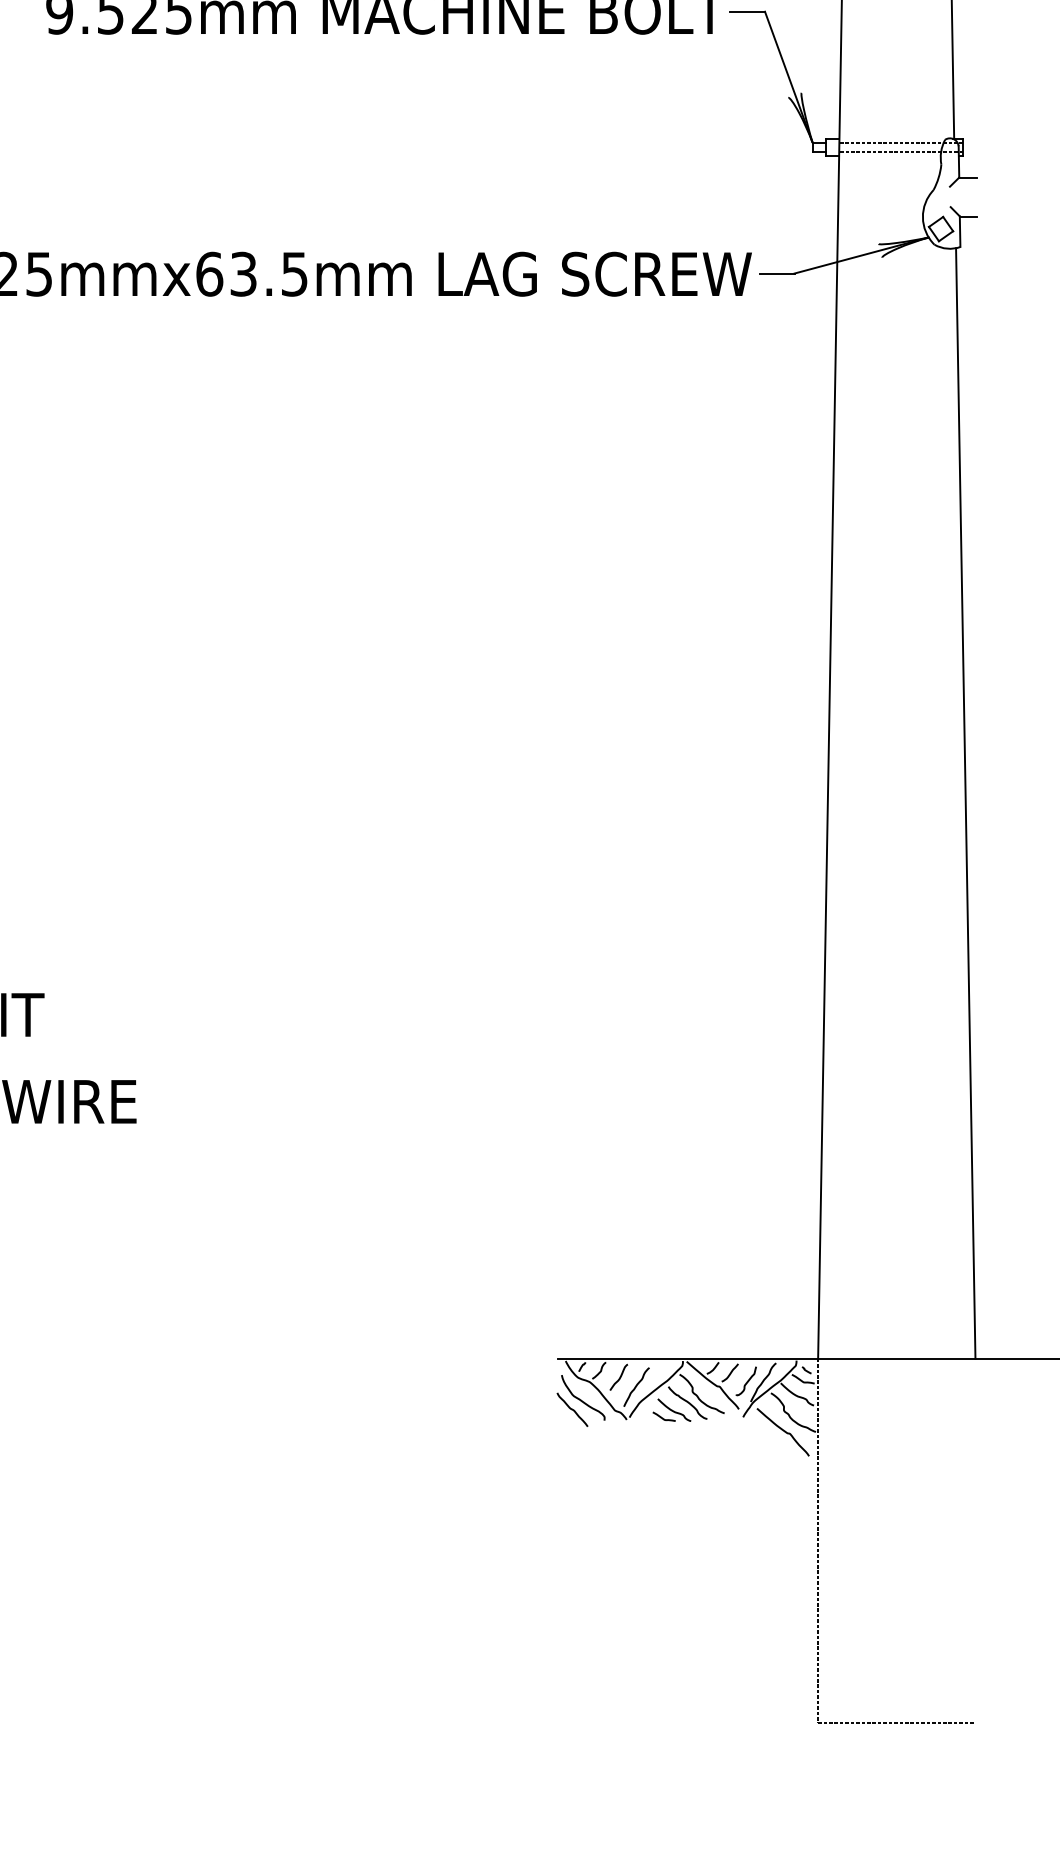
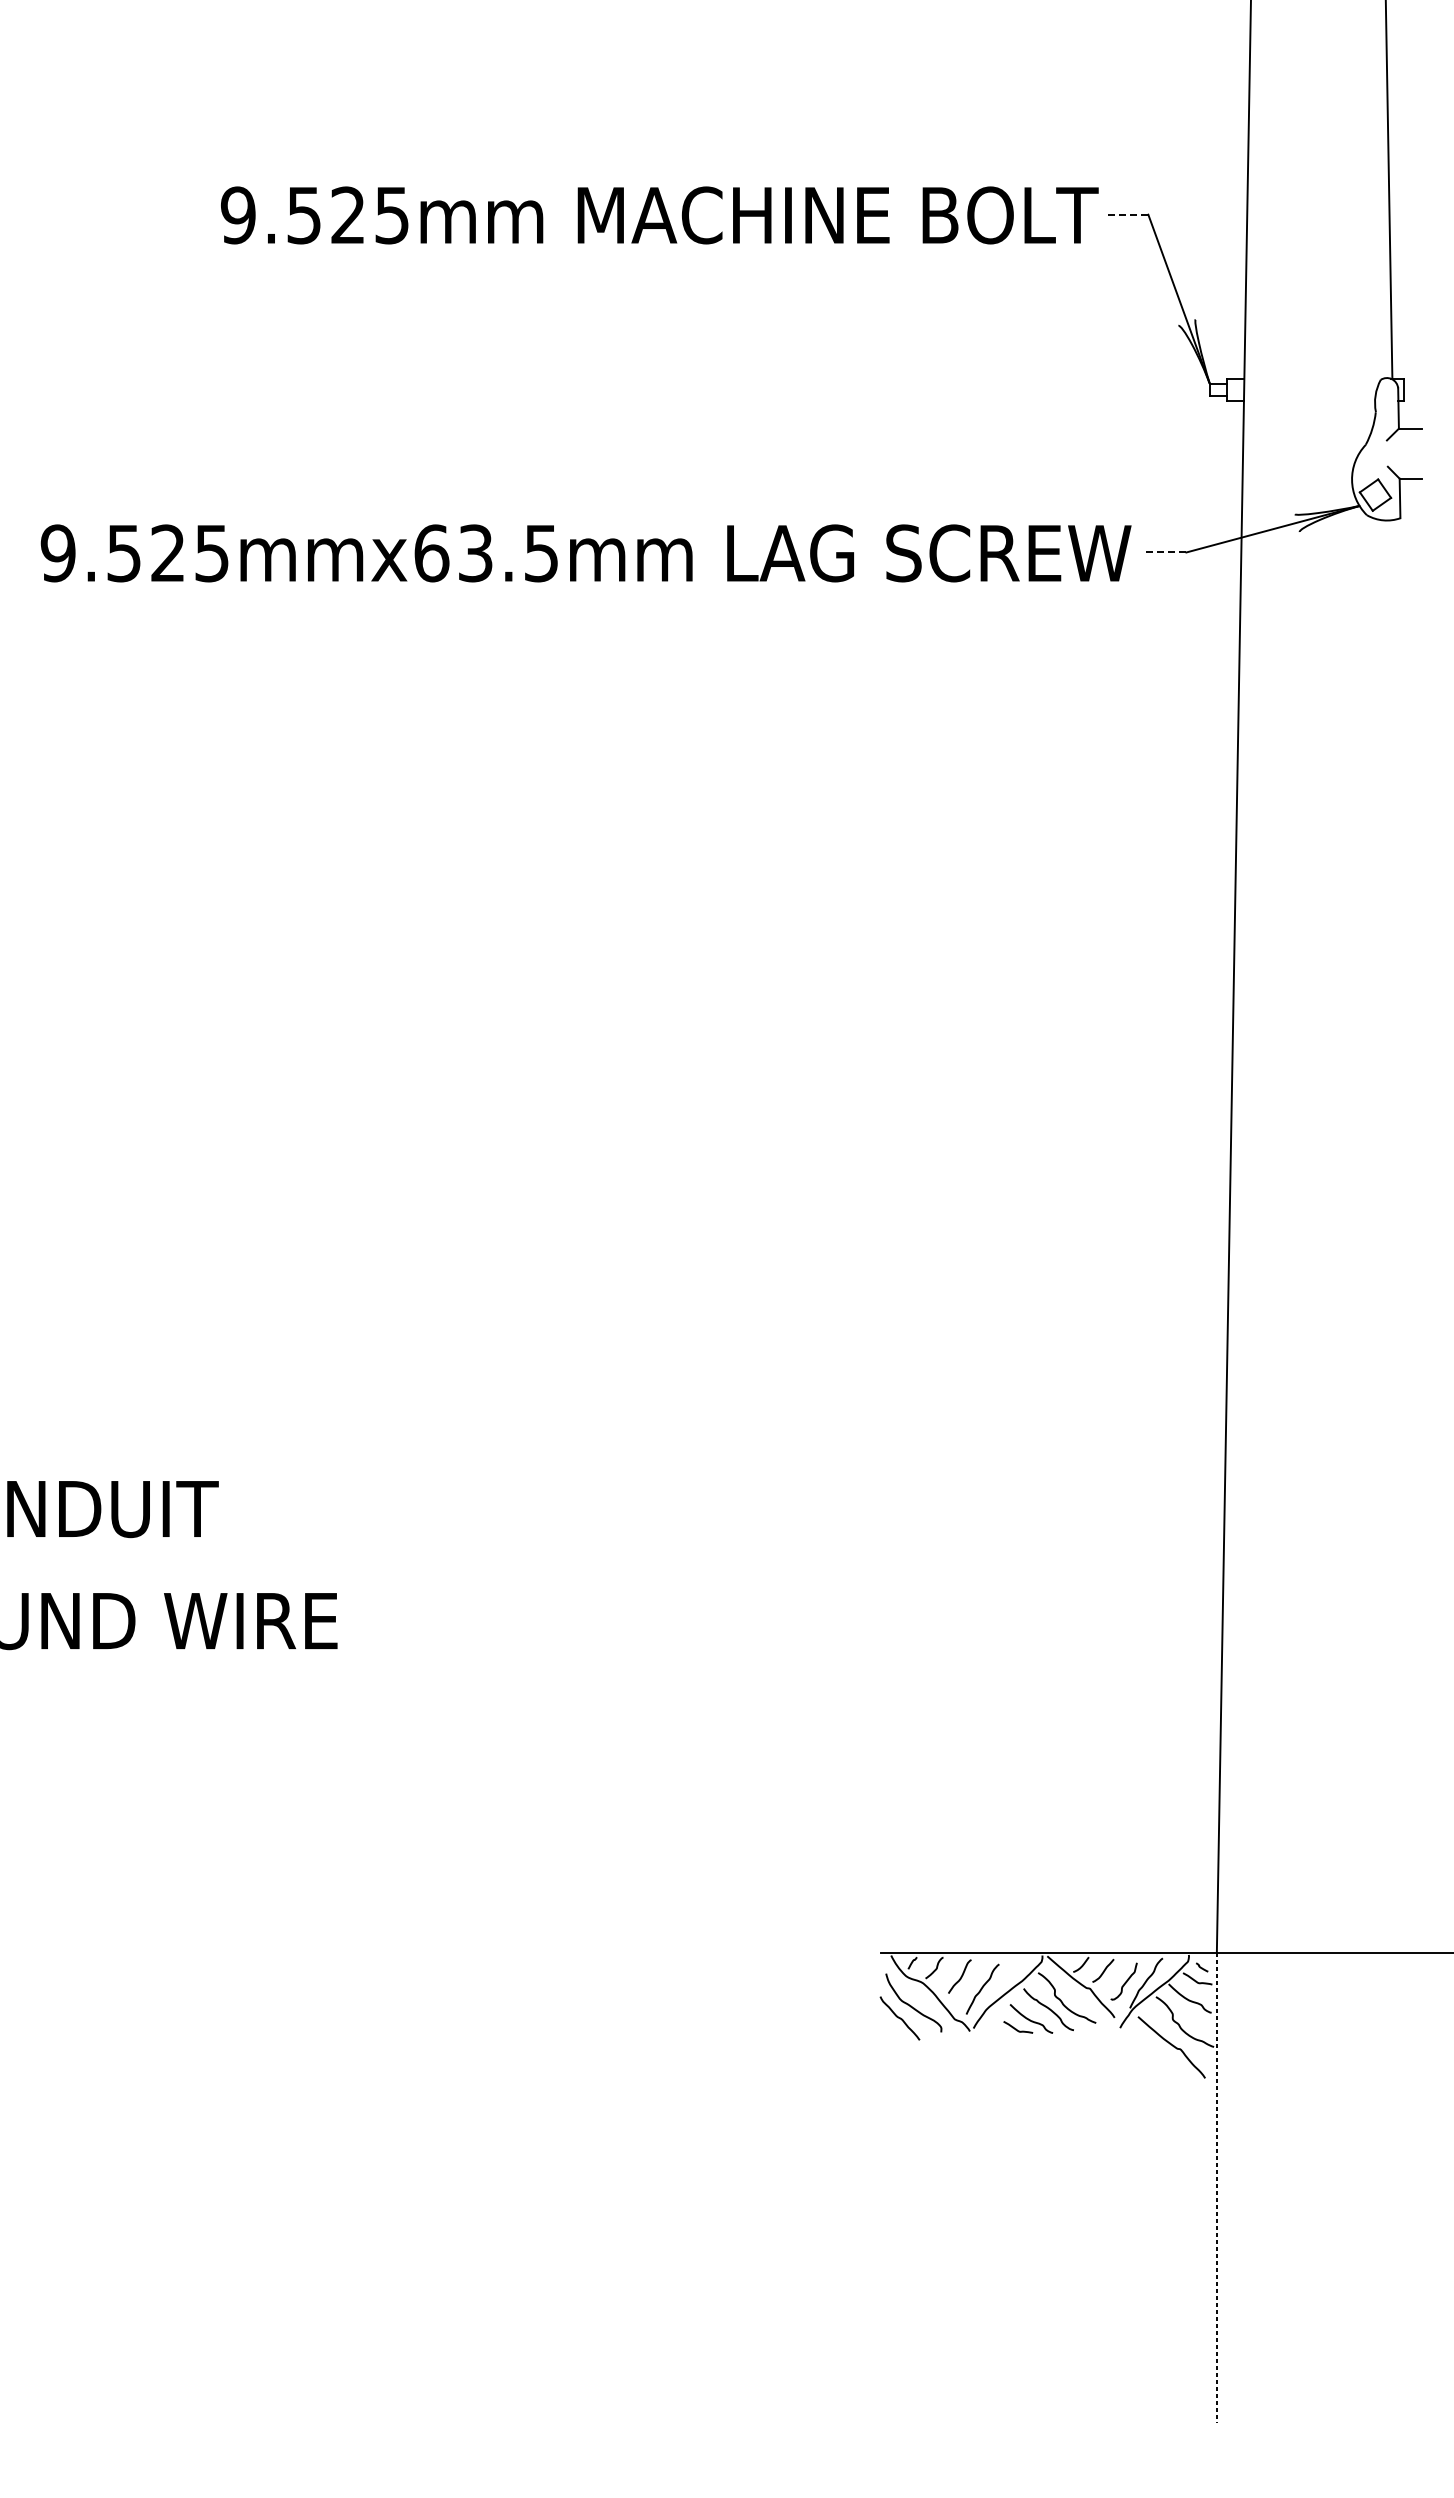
line: (747, 11) -> (1125, 214), solid -> dashed
line: (900, 143) -> (1323, 384), removed
line: (900, 151) -> (1323, 395), removed
line: (776, 273) -> (1163, 552), solid -> dashed
line: (965, 802) -> (1406, 1235), removed
line: (896, 1723) -> (1317, 2423), removed

